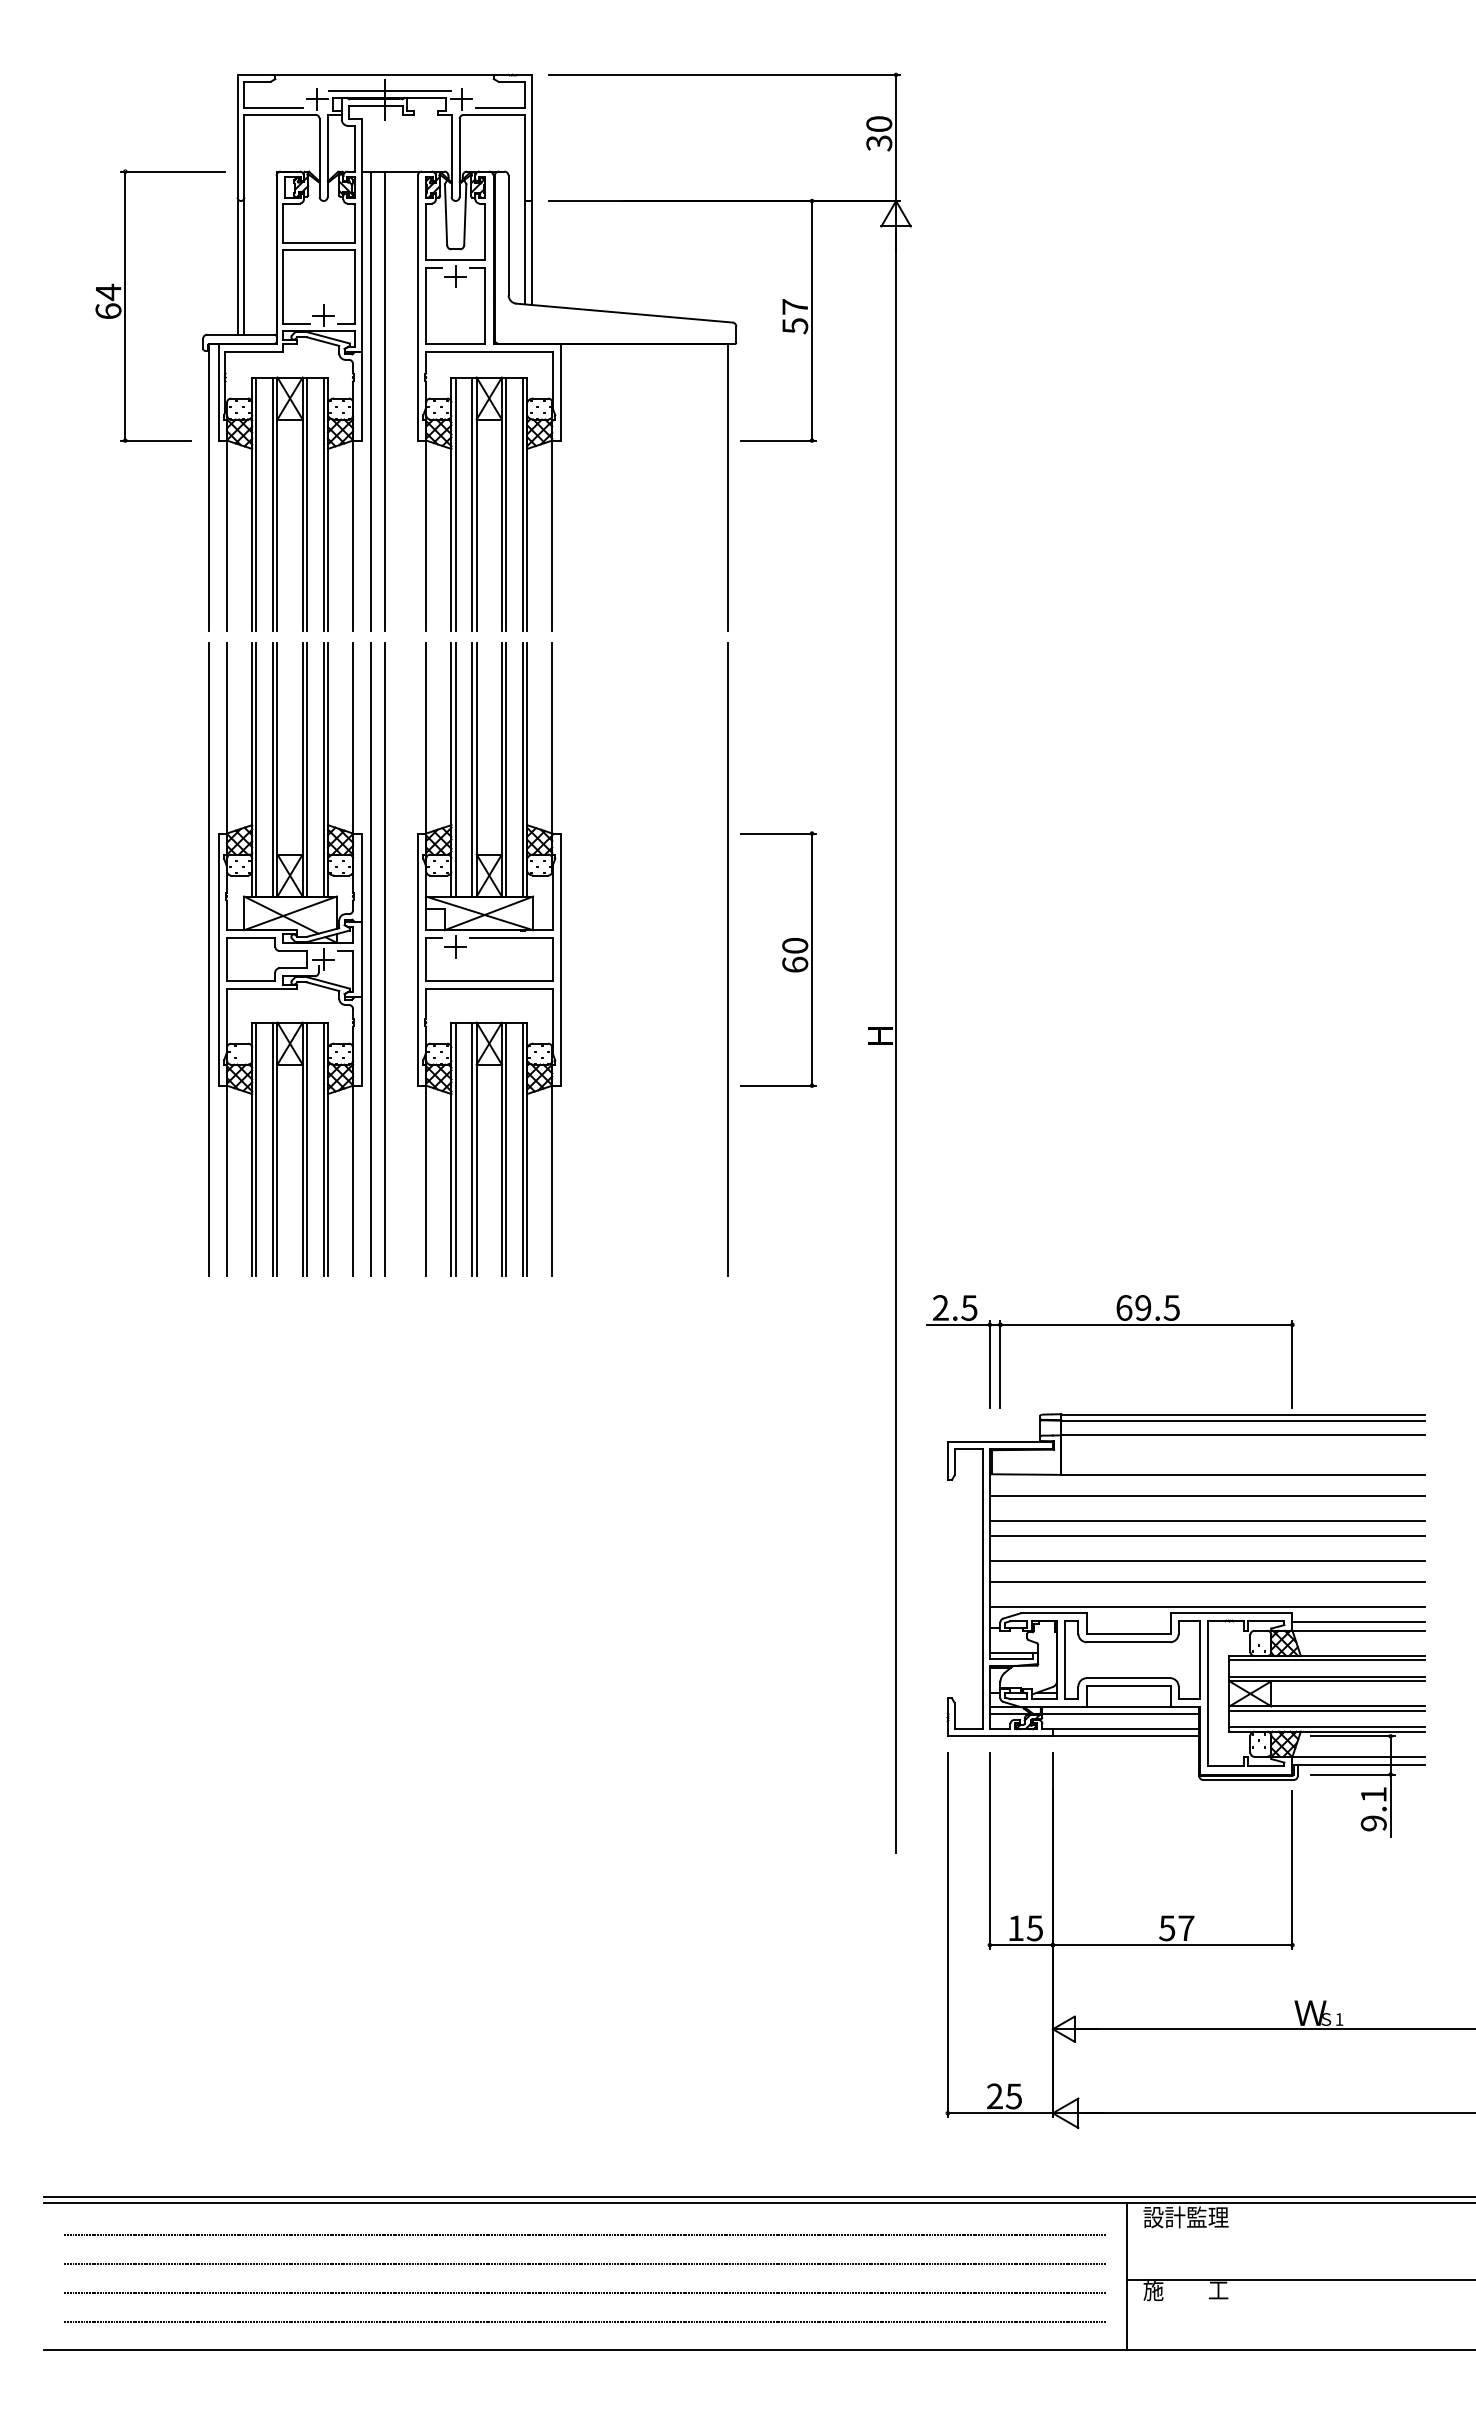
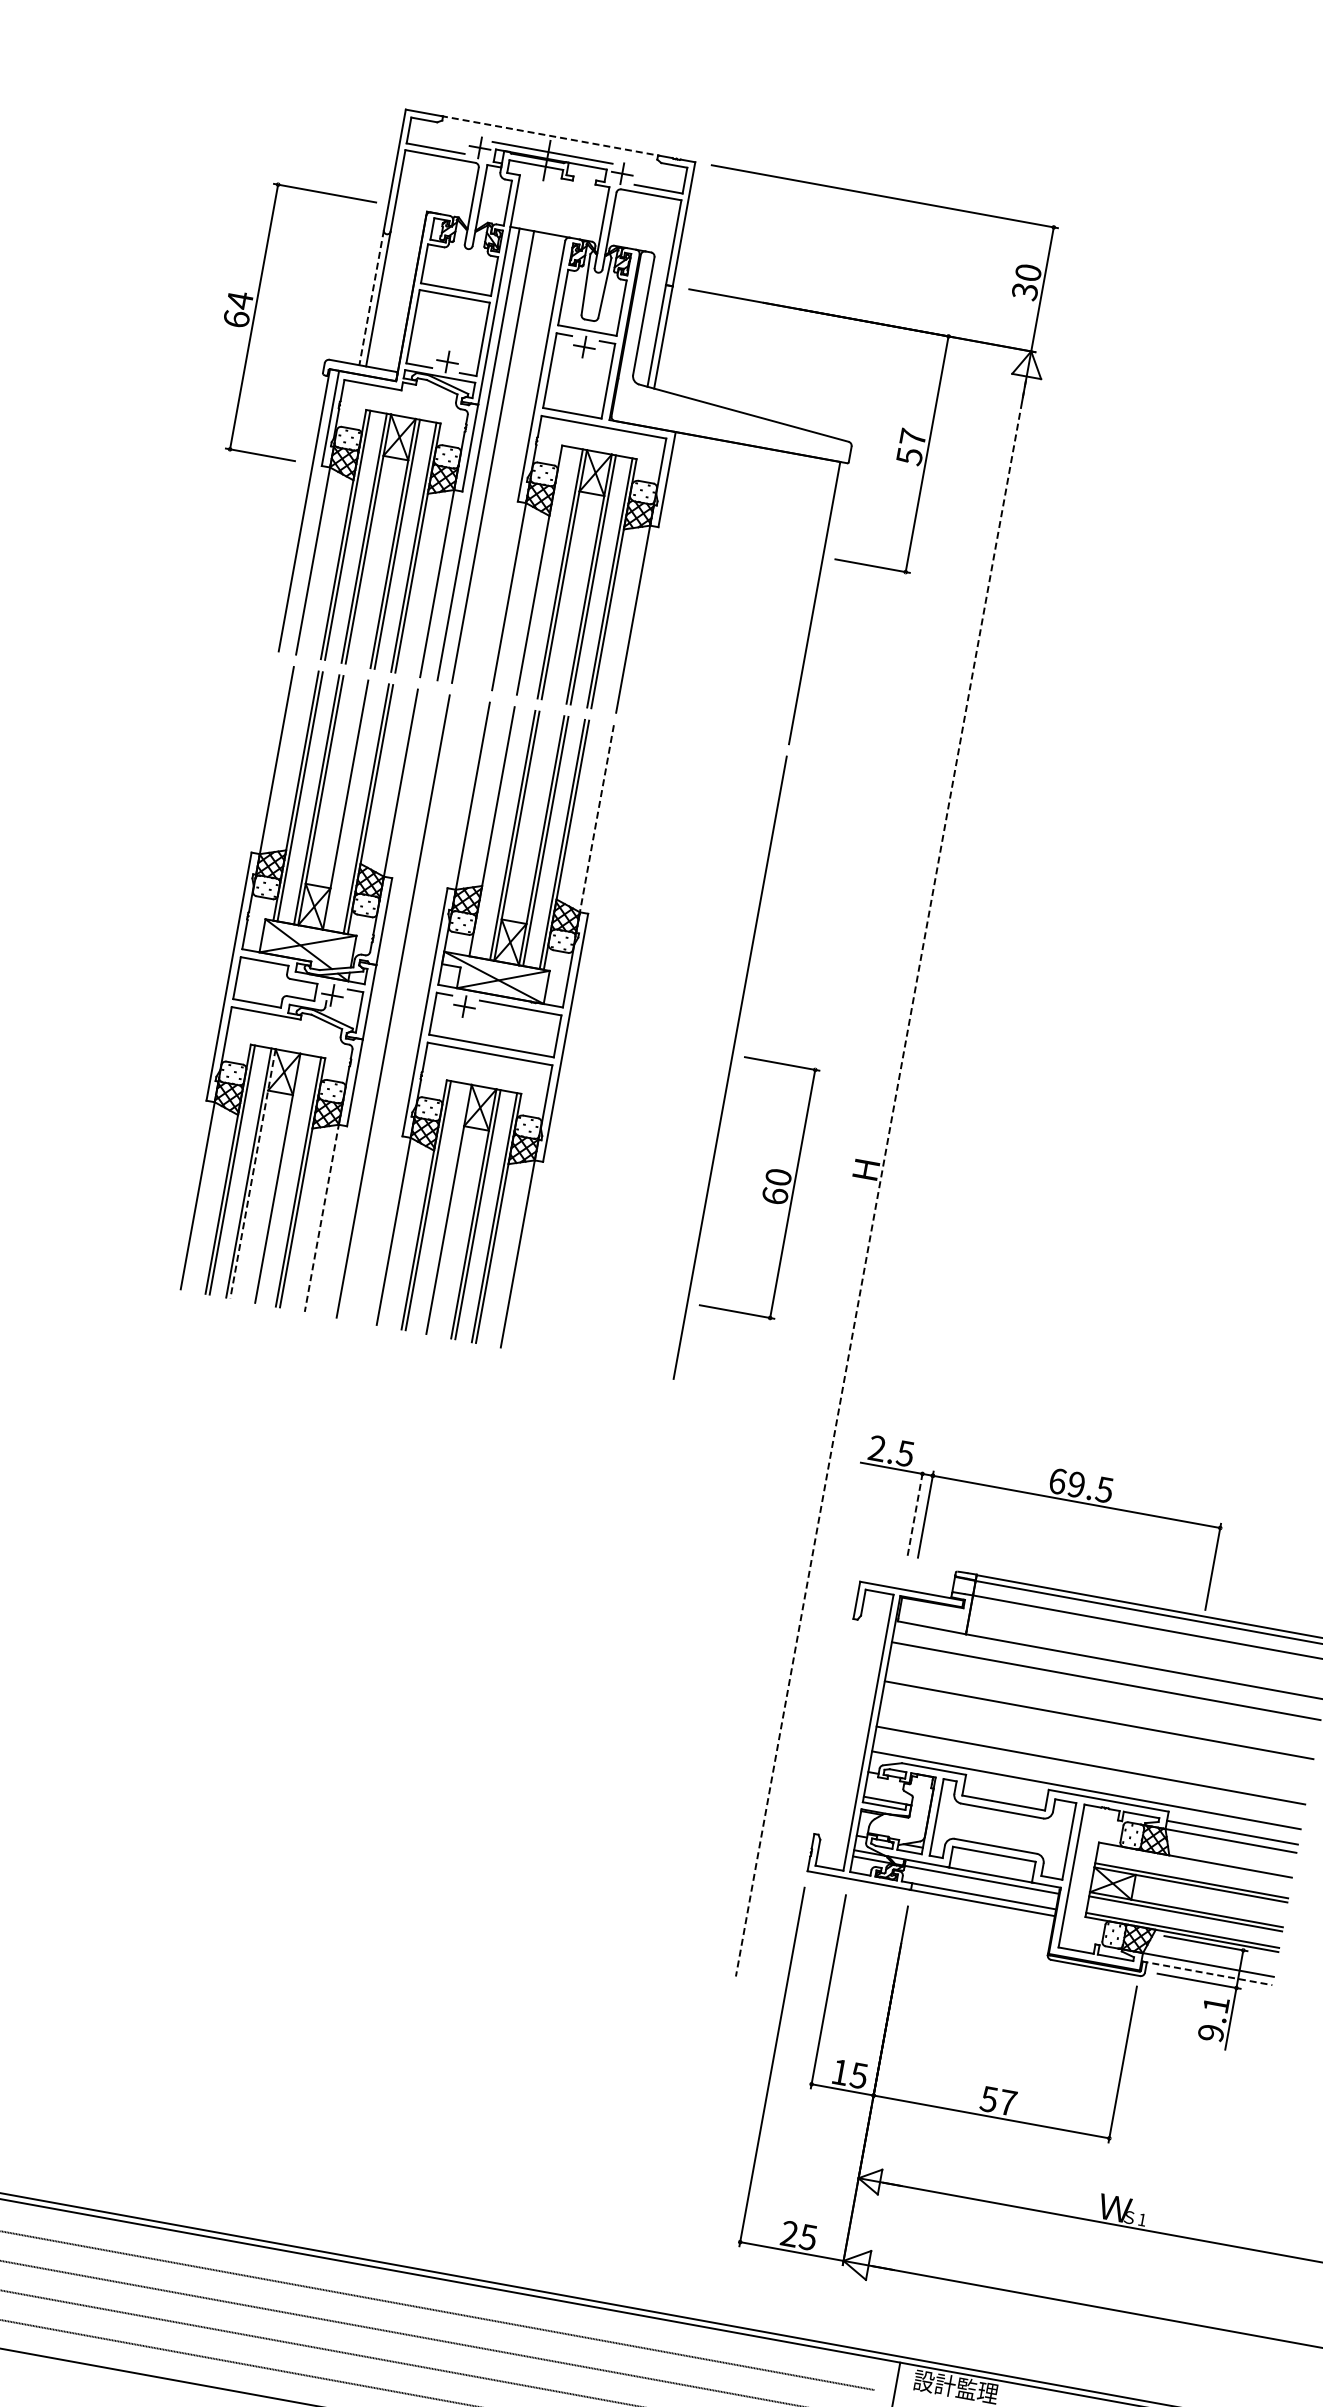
line: (385, 74) -> (551, 135), solid -> dashed
line: (237, 266) -> (371, 298), solid -> dashed
line: (455, 503) -> (543, 570), removed
line: (552, 739) -> (596, 819), solid -> dashed
line: (306, 769) -> (349, 805), removed
line: (455, 769) -> (496, 831), removed
line: (209, 959) -> (220, 974), removed
line: (370, 959) -> (378, 1003), removed
part: (778, 959) -> (759, 1187), moved
line: (896, 1042) -> (881, 1179), solid -> dashed
line: (306, 1148) -> (281, 1178), removed
line: (472, 1148) -> (445, 1207), removed
line: (277, 1149) -> (253, 1174), solid -> dashed
line: (353, 1180) -> (322, 1218), solid -> dashed
line: (989, 1364) -> (915, 1512), solid -> dashed
line: (1207, 1520) -> (1101, 1705), removed
line: (1207, 1560) -> (1094, 1744), removed
line: (1327, 1660) -> (1194, 1864), removed
line: (1358, 1765) -> (1206, 1973), solid -> dashed

